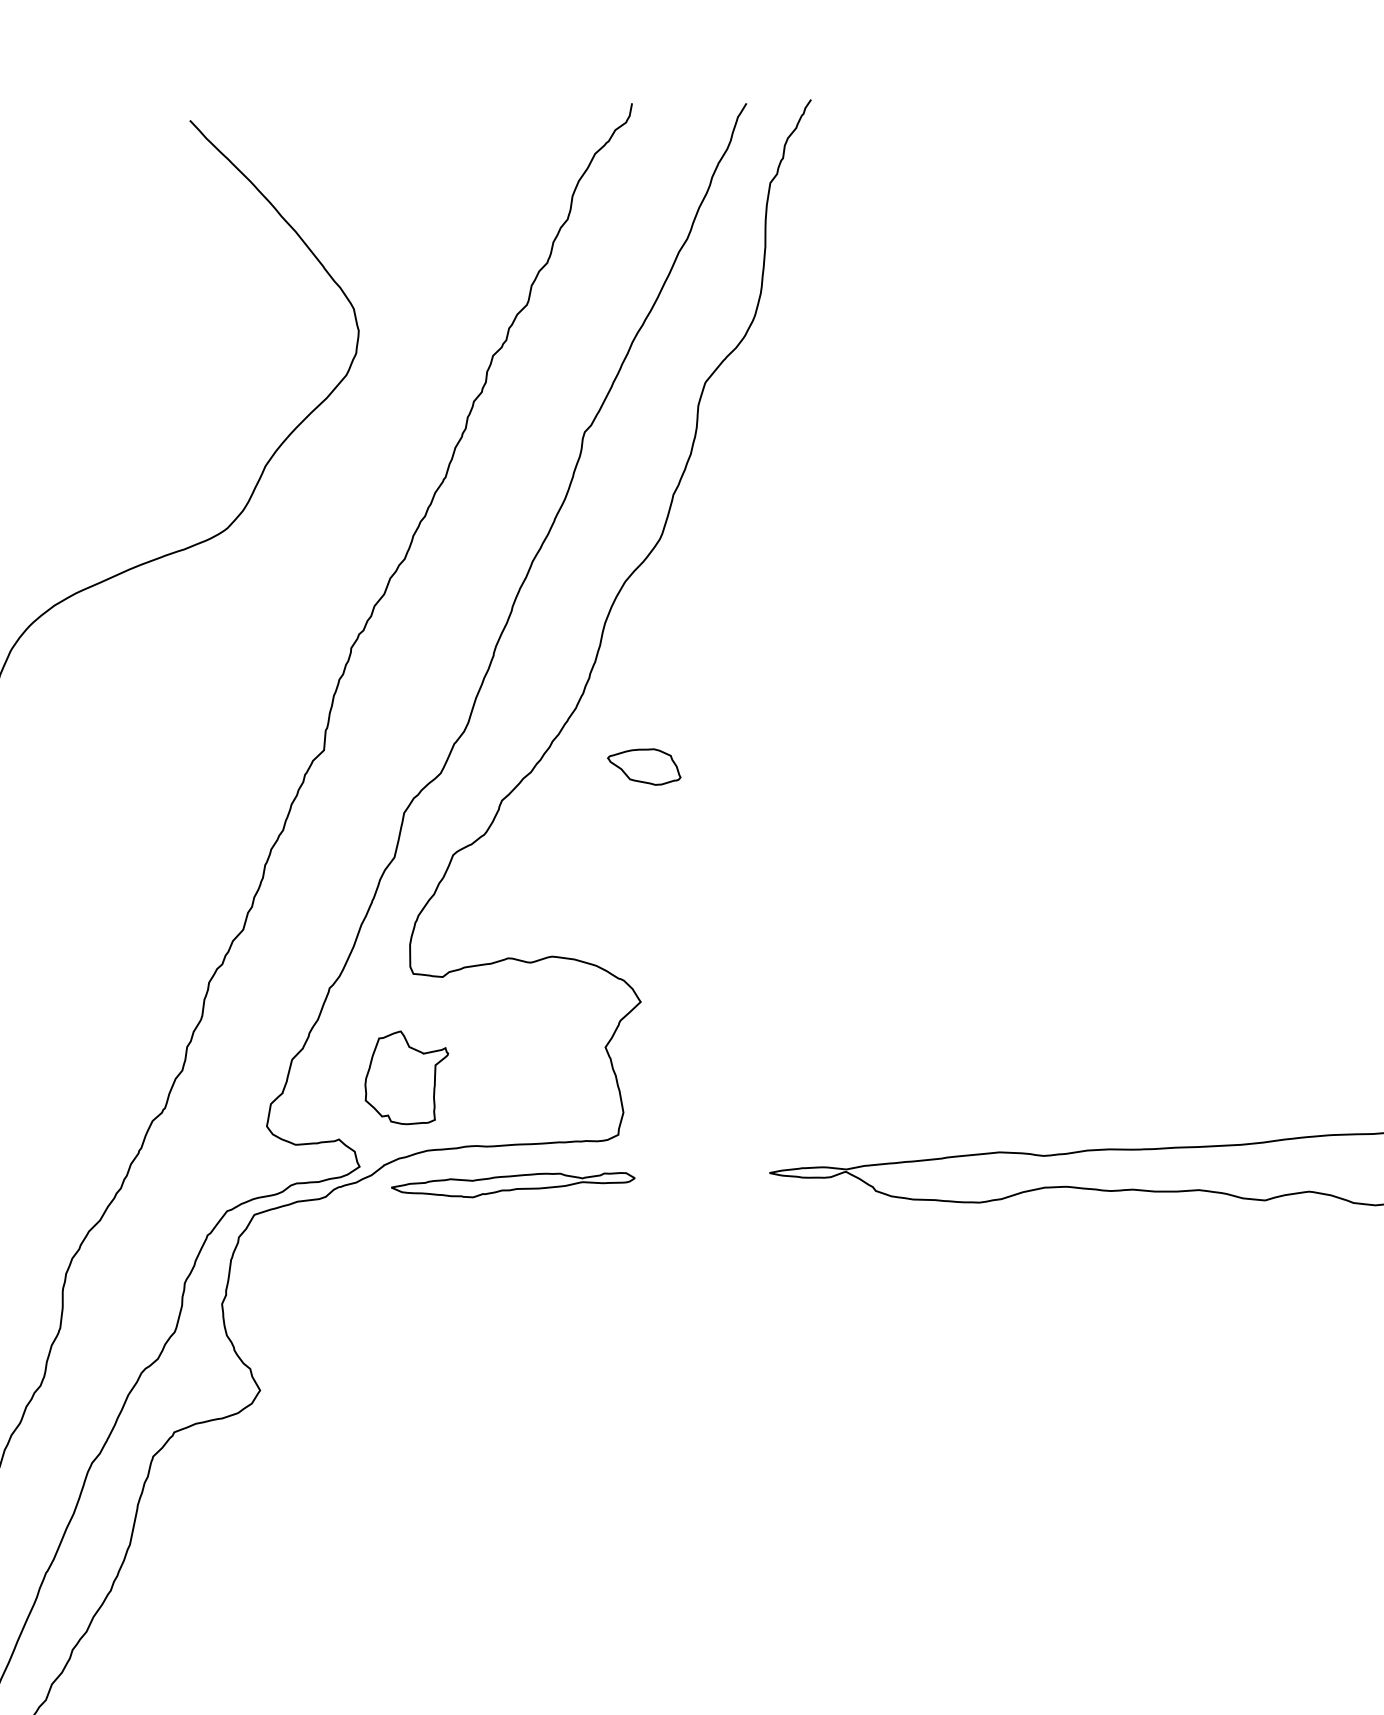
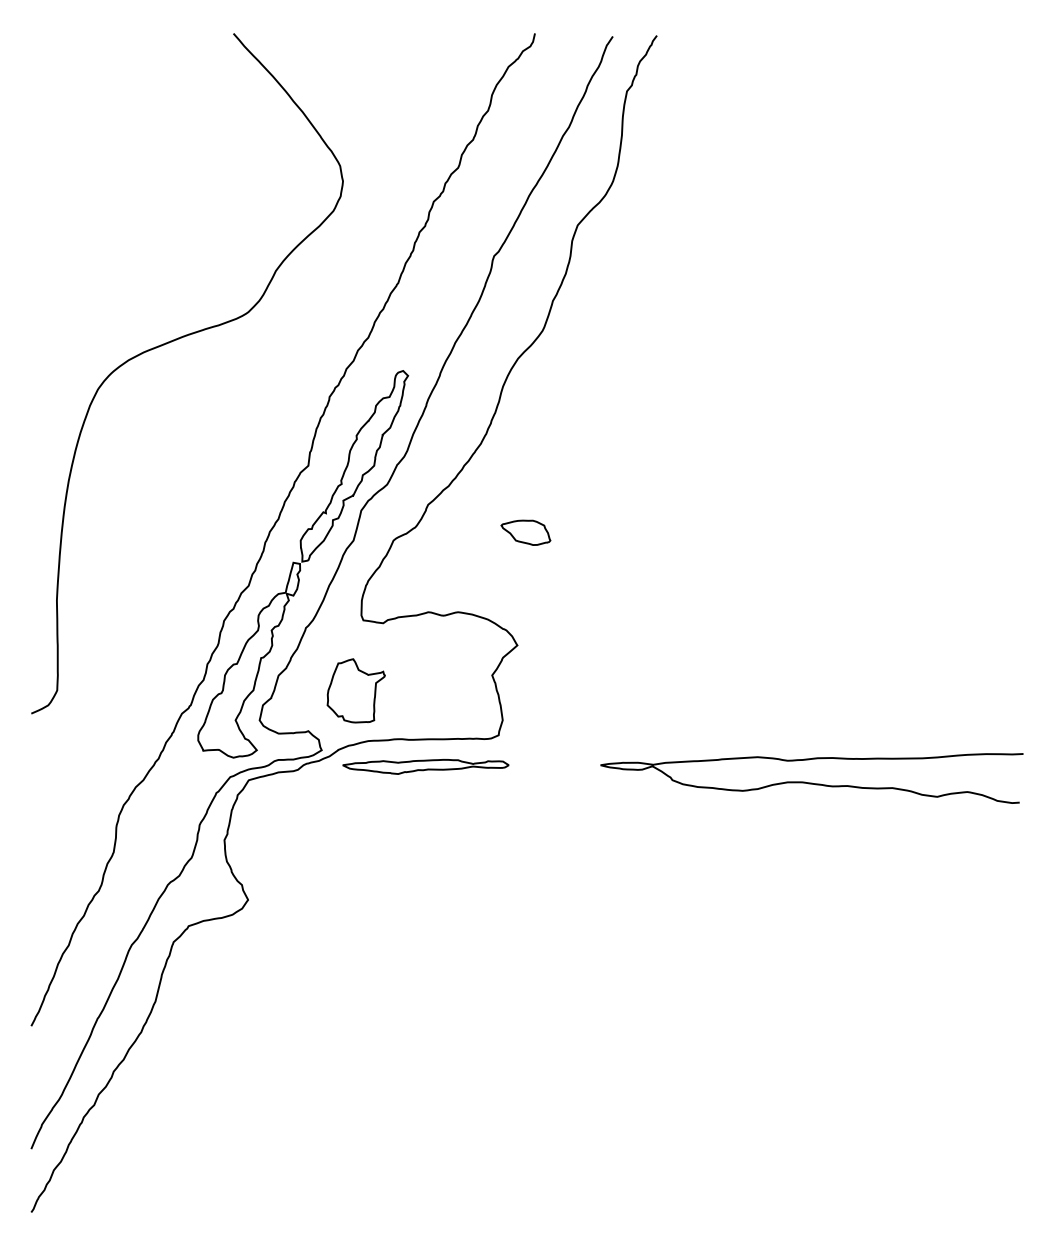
part: (643, 766) -> (525, 532), moved
part: (322, 895) -> (303, 564), added

